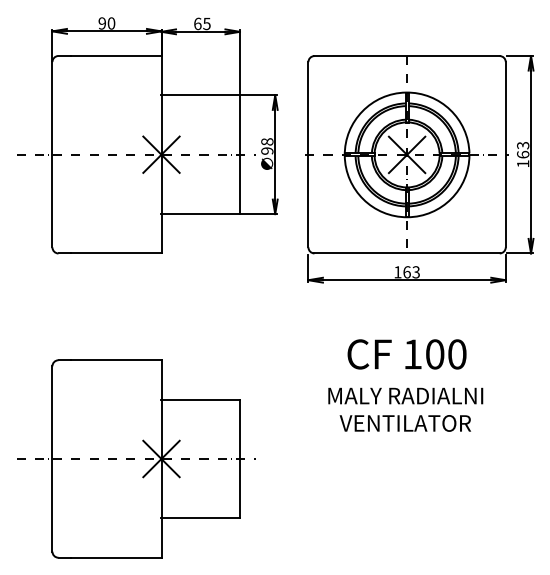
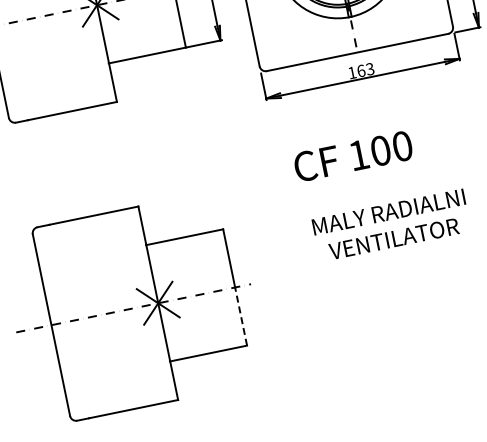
text: (406, 354) -> (352, 156), moved
text: (405, 409) -> (391, 225), moved
line: (239, 488) -> (240, 316), solid -> dashed

